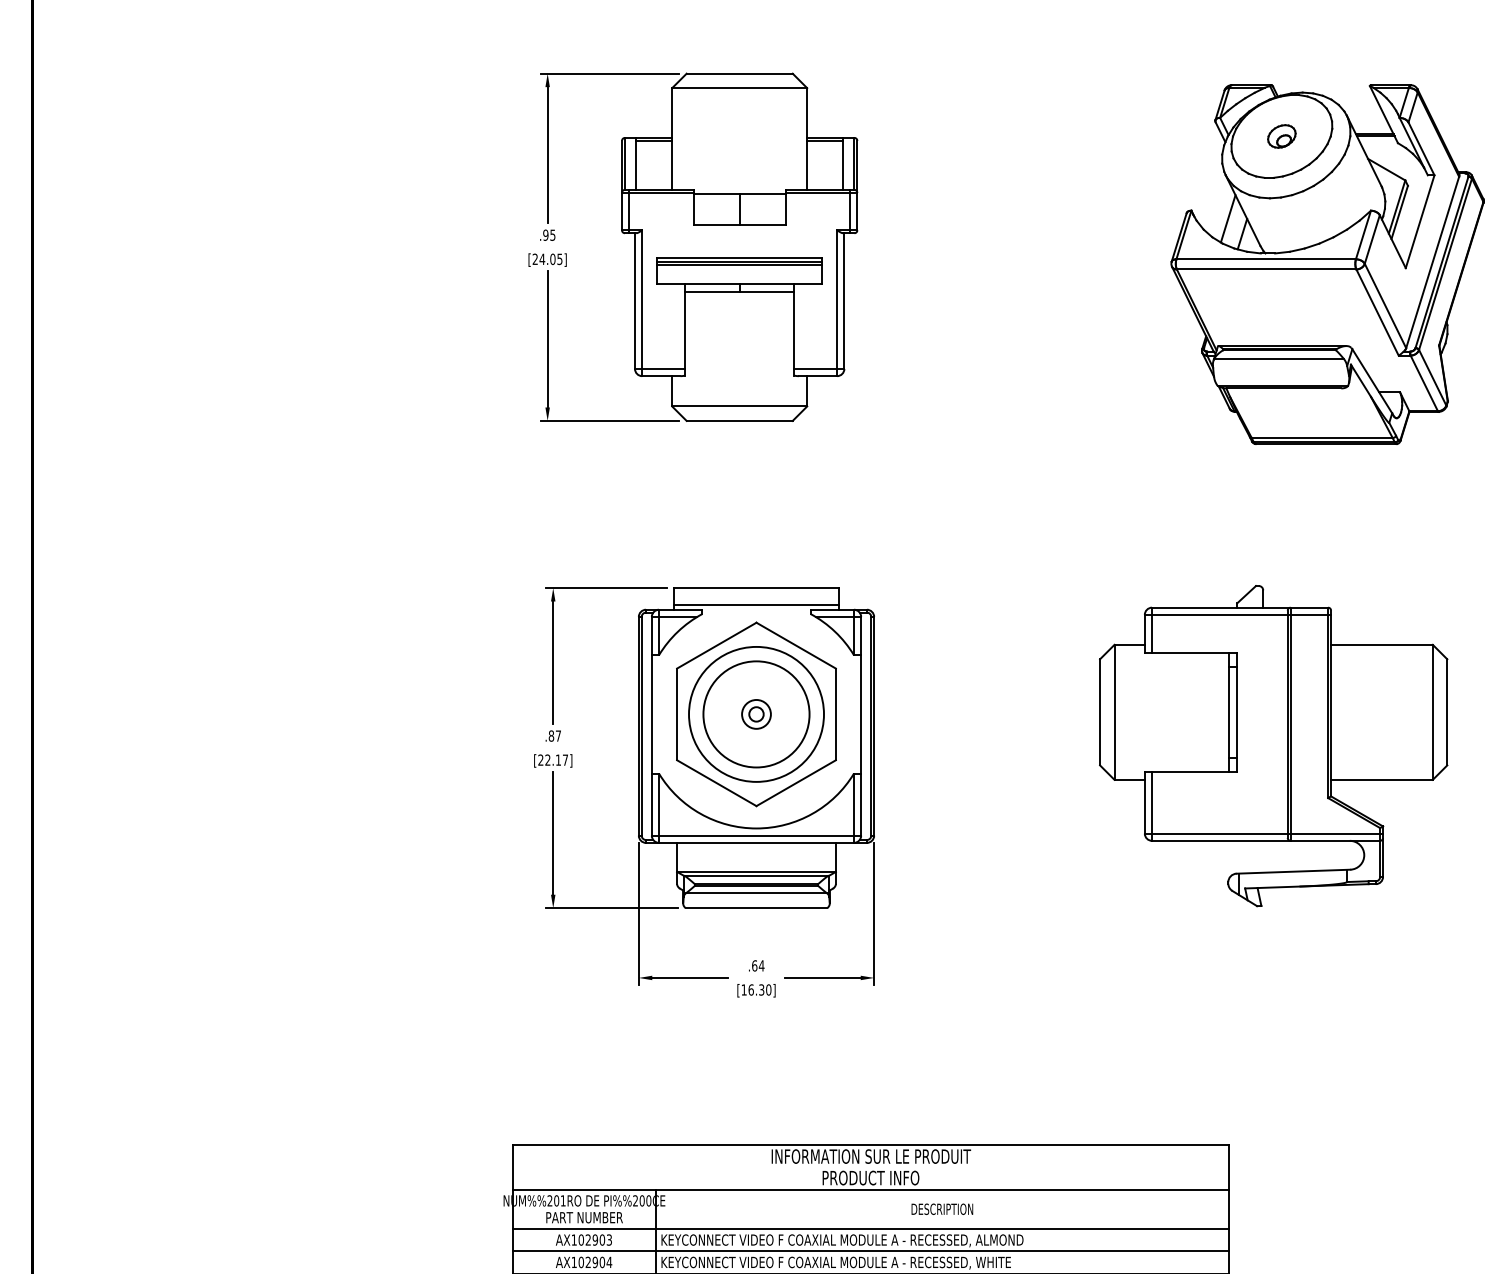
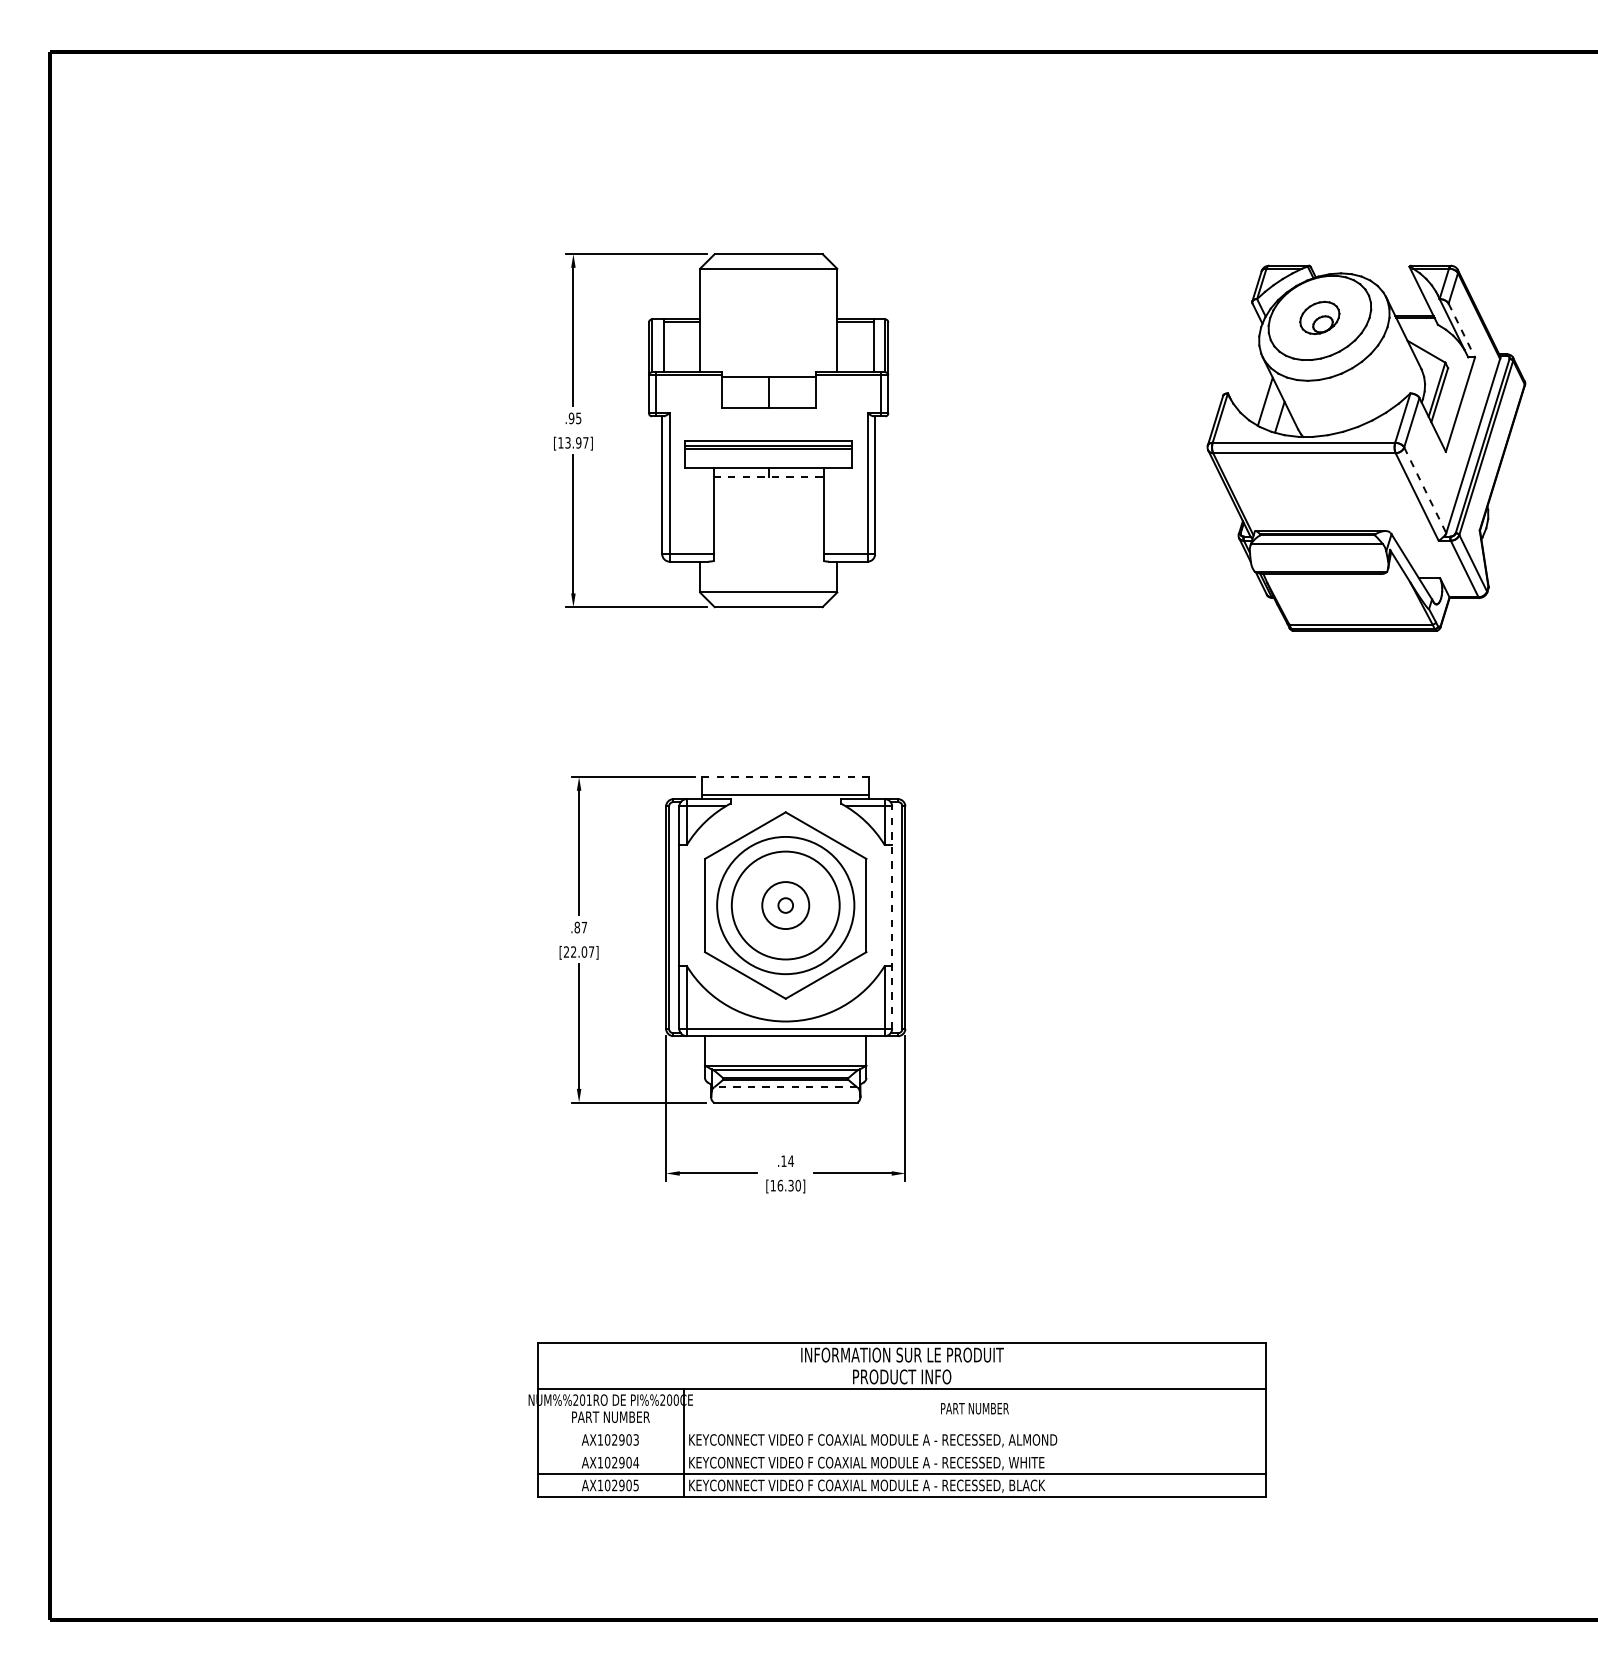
part: (1281, 136) -> (1319, 317), size x1.4
line: (1421, 148) -> (1461, 330), solid -> dashed
text: (547, 258) -> (573, 442), [24.05] -> [13.97]
line: (740, 292) -> (769, 476), solid -> dashed
line: (1385, 306) -> (1425, 490), solid -> dashed
line: (756, 588) -> (785, 777), solid -> dashed
circle: (756, 714) -> (785, 905), size x1.6
line: (861, 726) -> (892, 917), solid -> dashed
part: (1273, 745) -> (1311, 937), removed
text: (558, 759) -> (584, 951), [22.17] -> [22.07]
line: (756, 893) -> (785, 1087), solid -> dashed
text: (754, 965) -> (783, 1160), .64 -> .14
text: (942, 1209) -> (974, 1408), DESCRIPTION -> PART NUMBER
line: (870, 1228) -> (901, 1428), removed
line: (870, 1251) -> (901, 1451), removed

